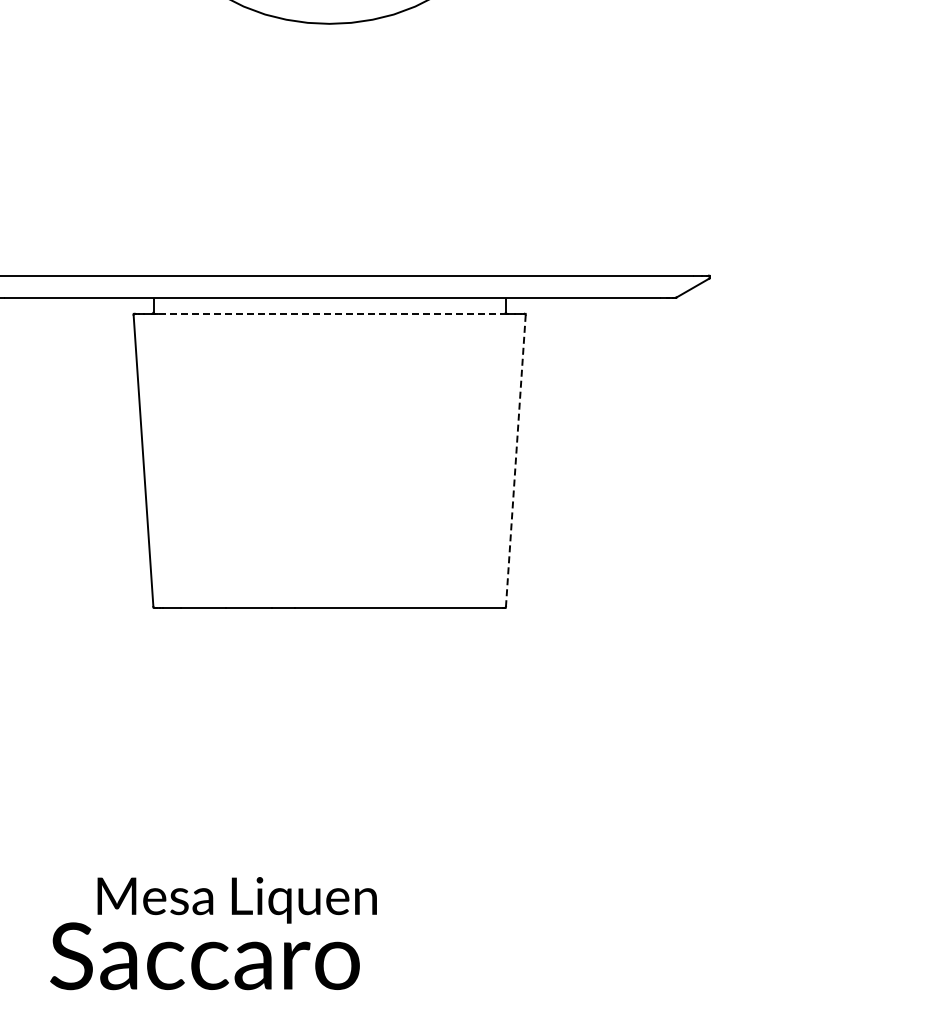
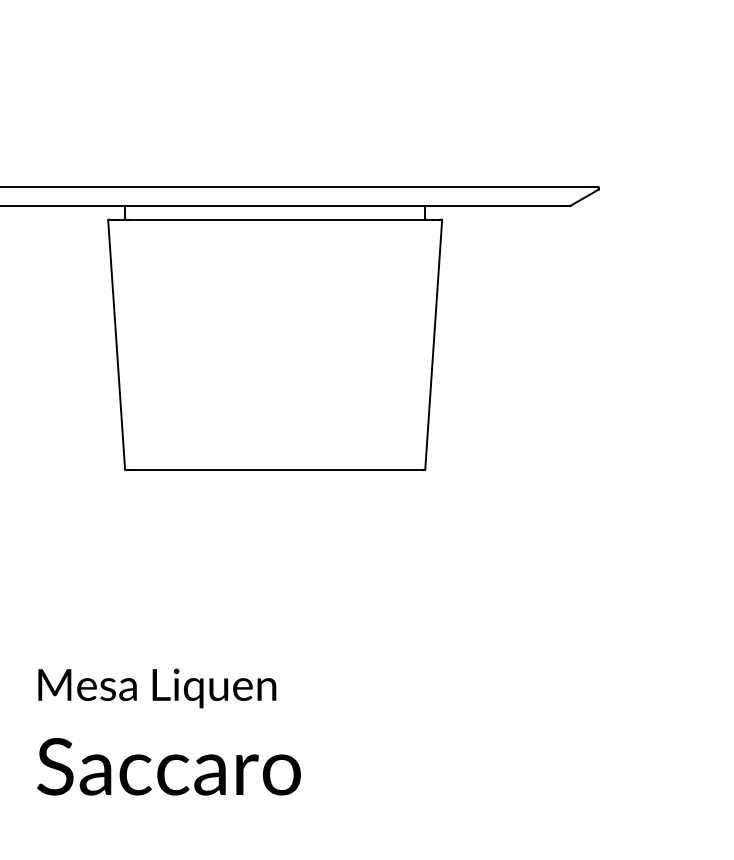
line: (331, 313) -> (276, 219), dashed -> solid
line: (515, 461) -> (433, 345), dashed -> solid
text: (236, 900) -> (156, 688), moved

